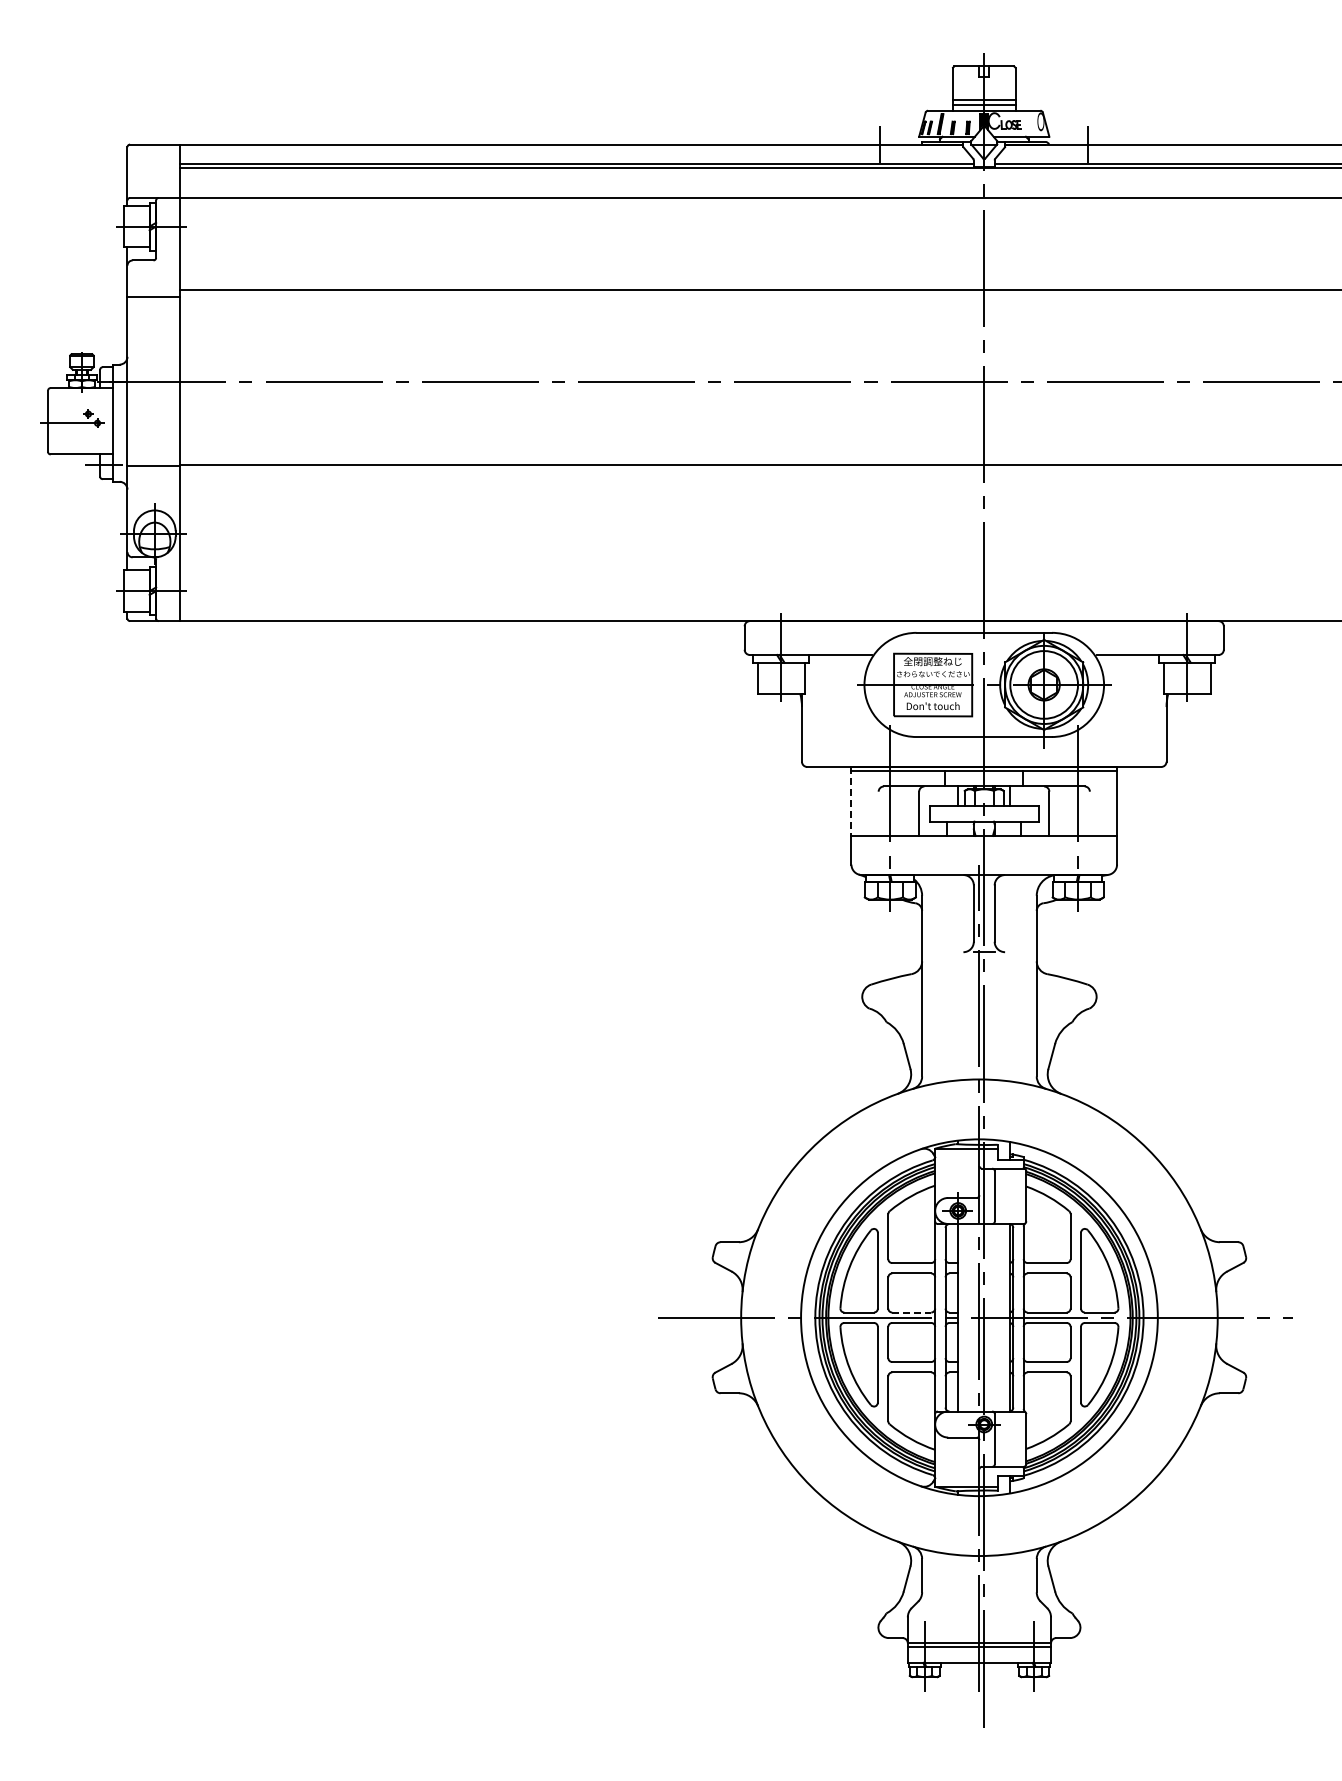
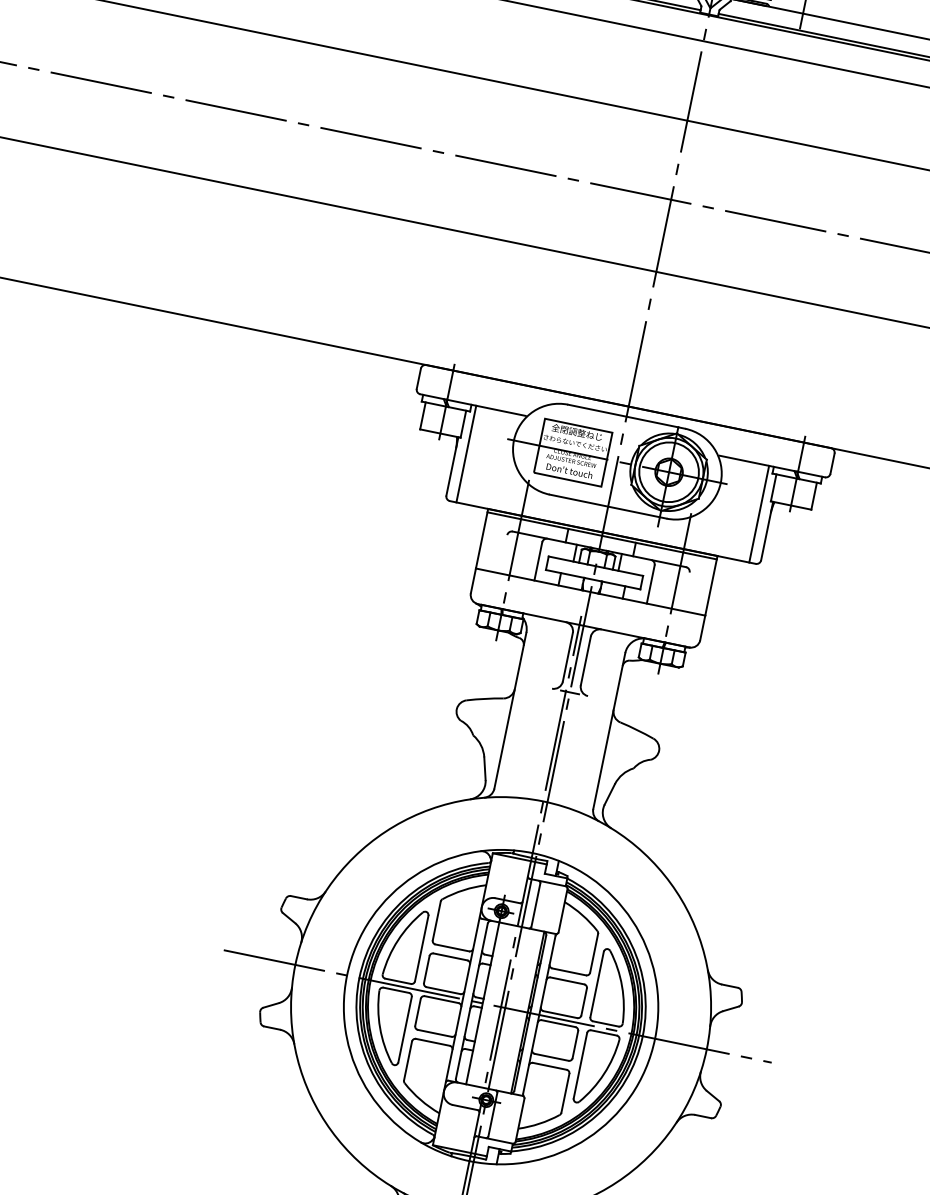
line: (814, 710) -> (466, 453), added
line: (1153, 710) -> (758, 513), added
line: (851, 801) -> (482, 538), dashed -> solid
line: (911, 1312) -> (443, 990), dashed -> solid

